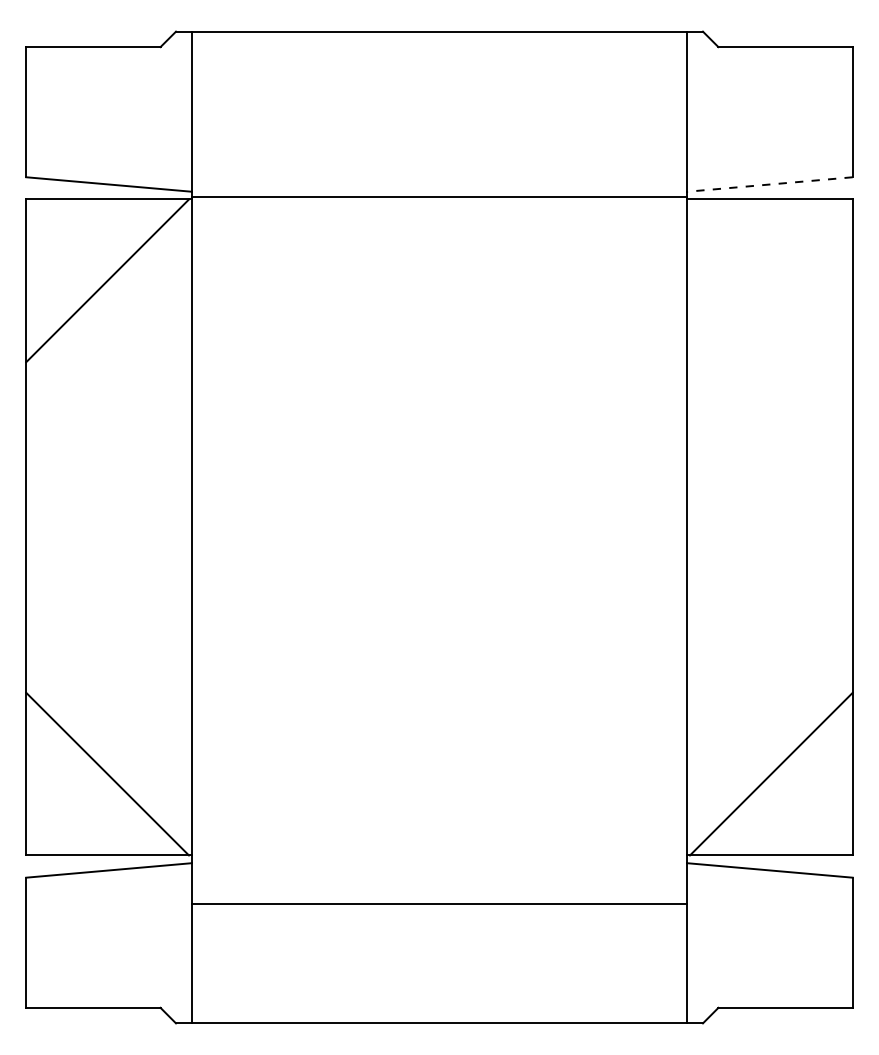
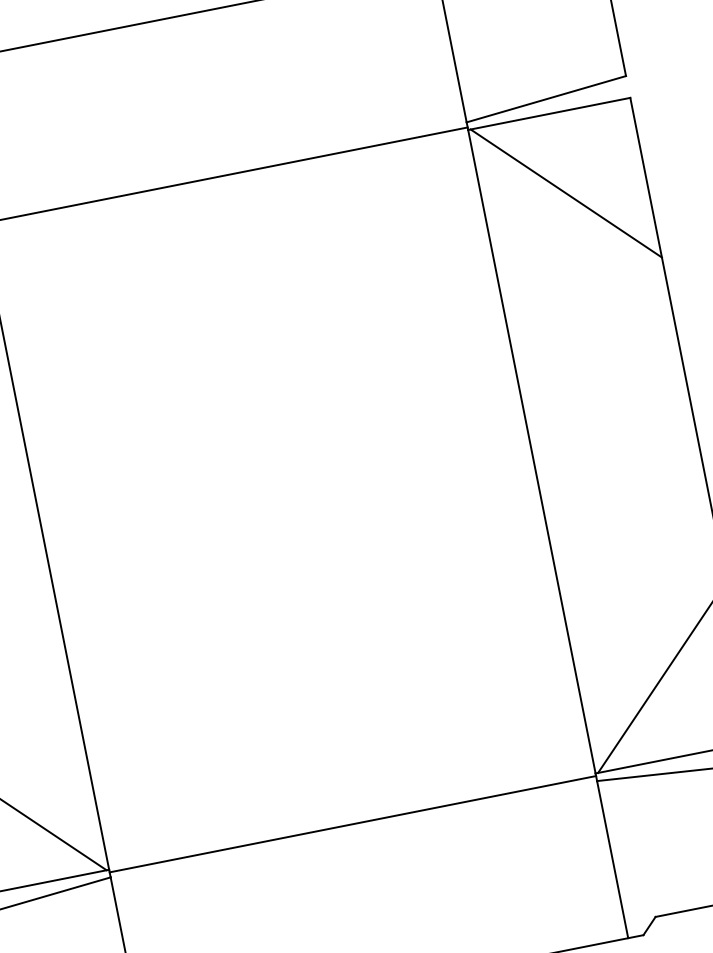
line: (770, 184) -> (546, 99), dashed -> solid
line: (770, 280) -> (565, 193), added
line: (439, 904) -> (352, 824), moved

